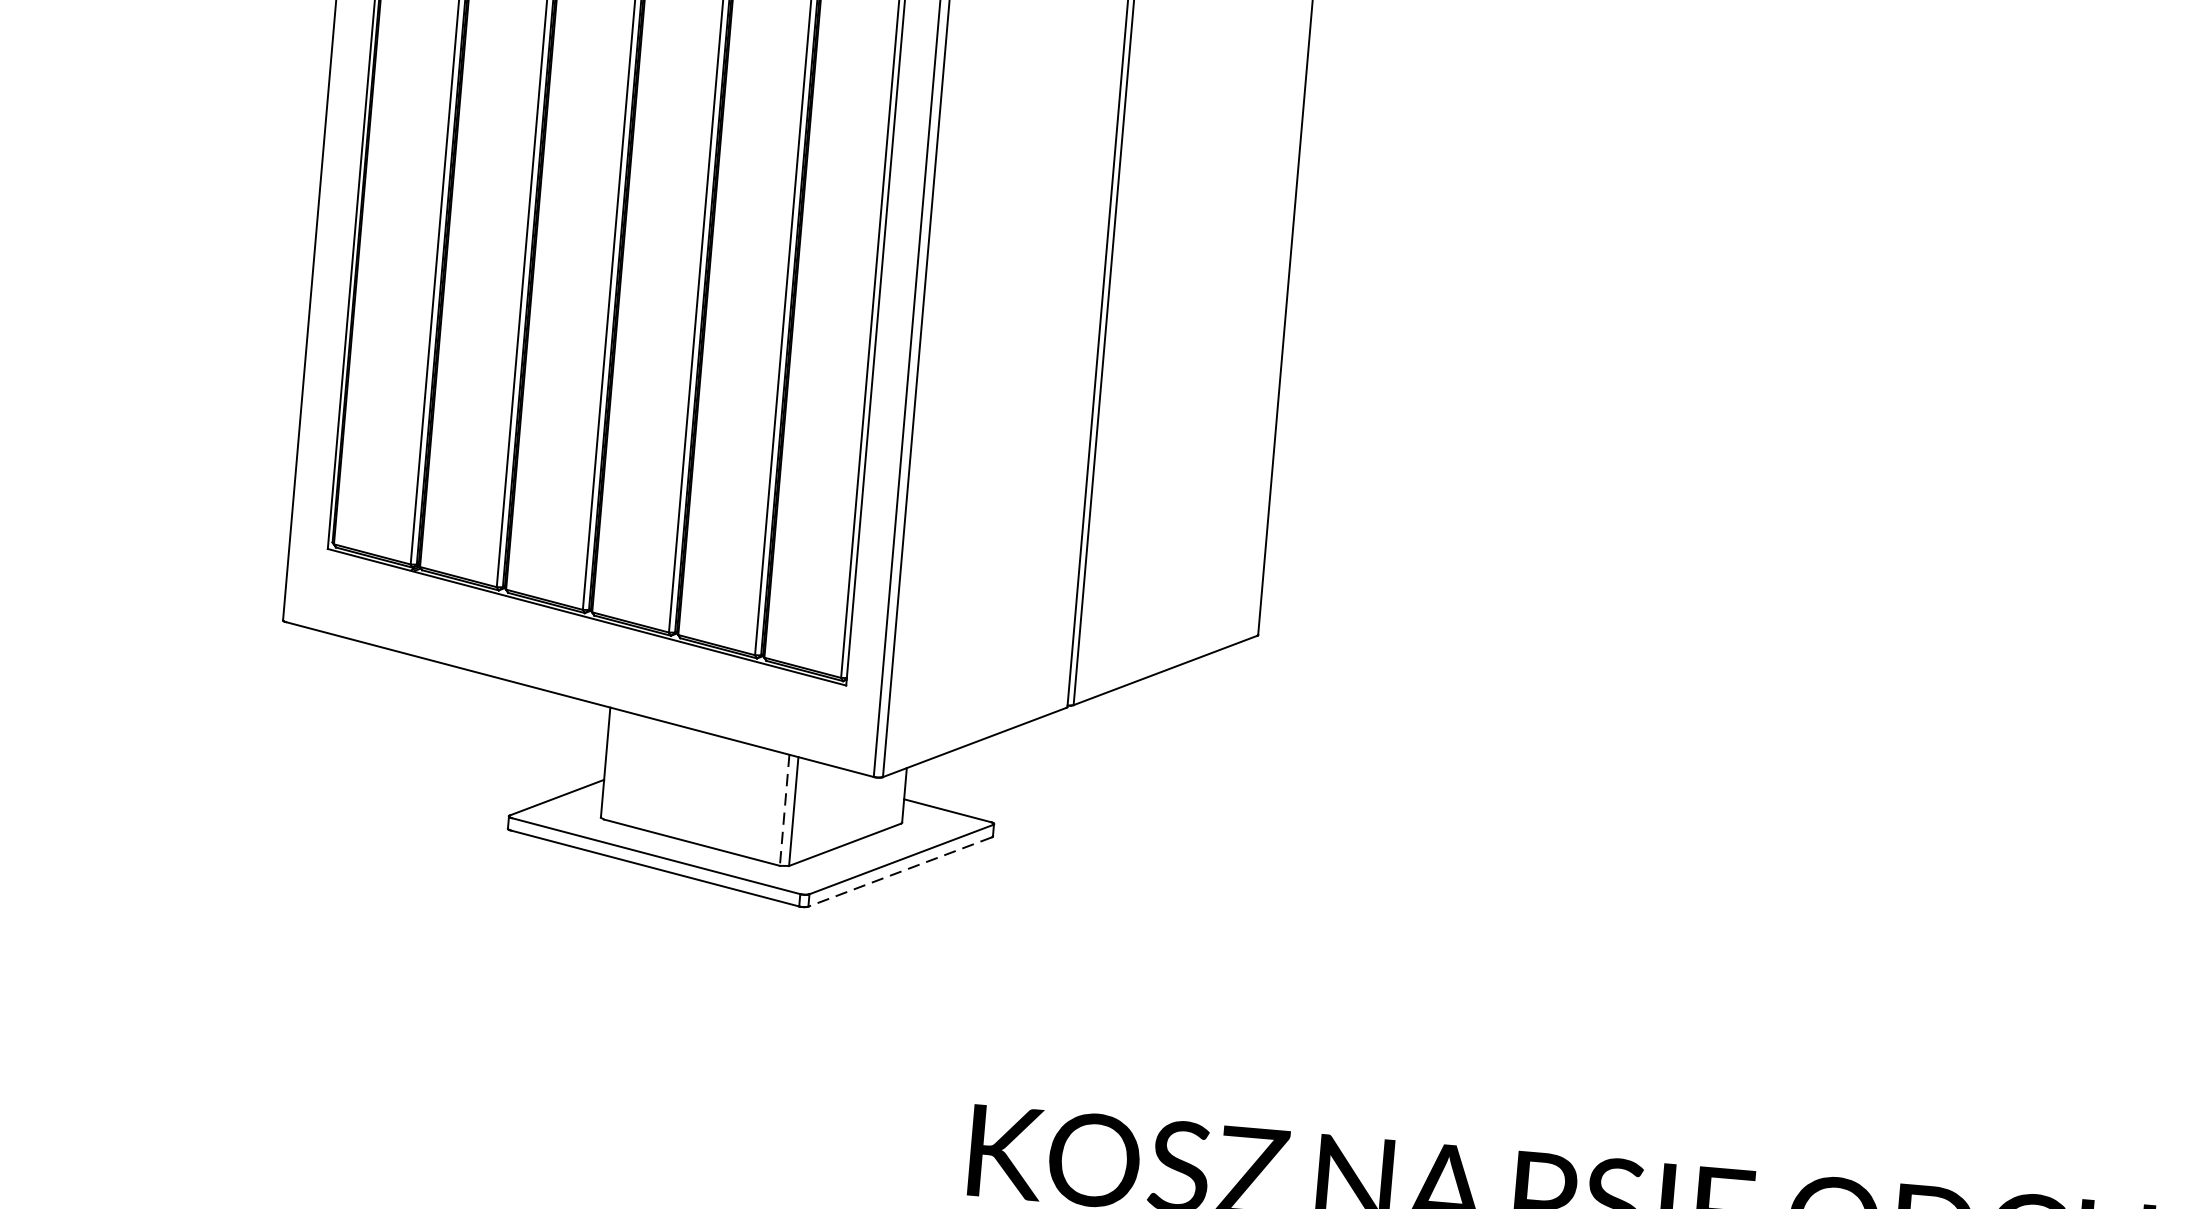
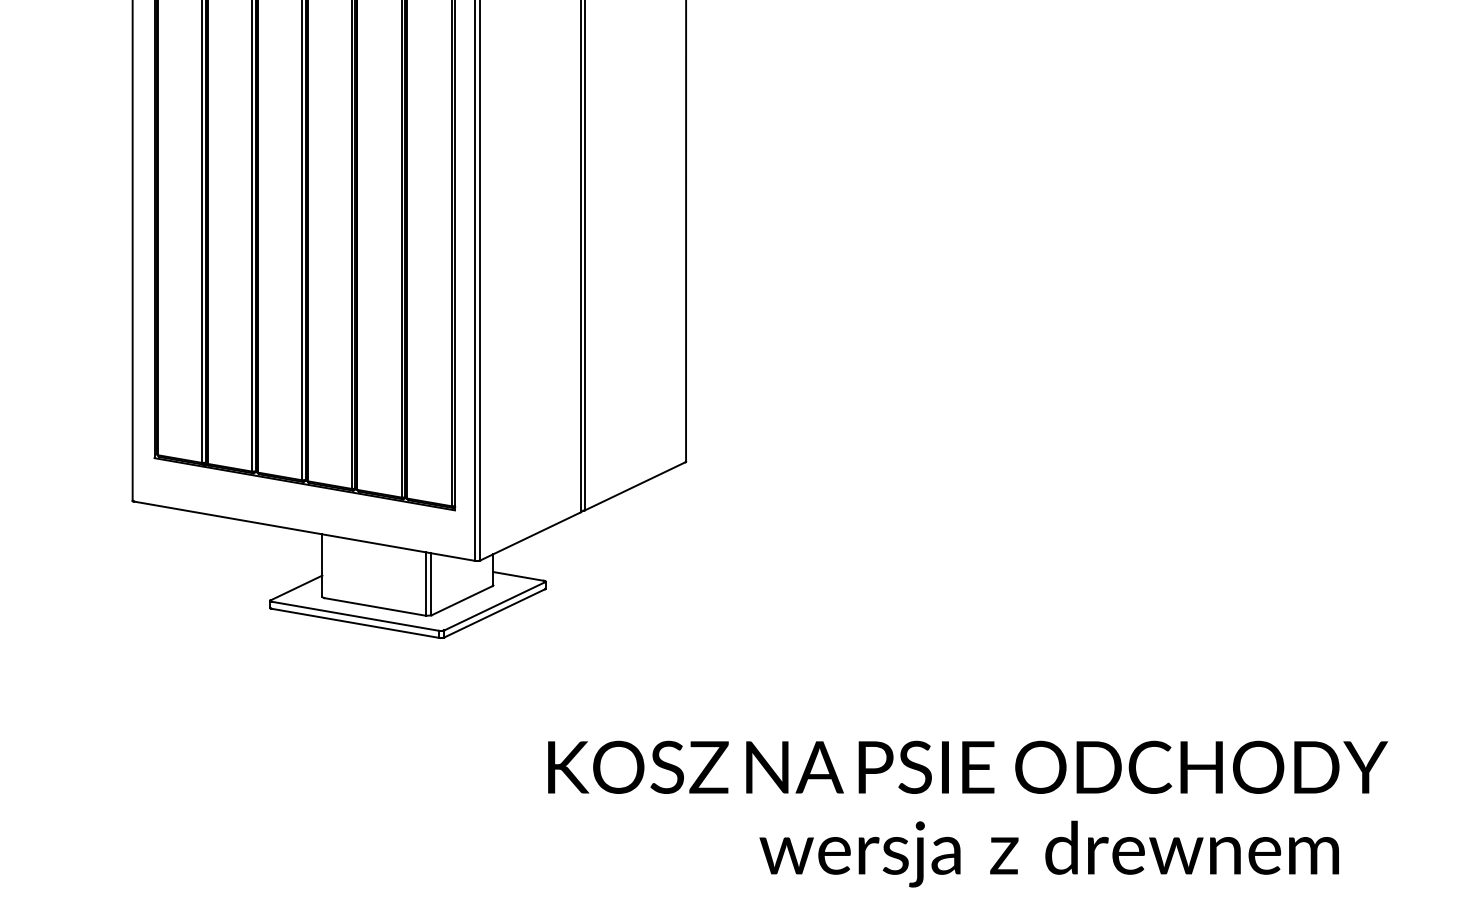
line: (785, 811) -> (426, 584), dashed -> solid
line: (899, 872) -> (494, 613), dashed -> solid

